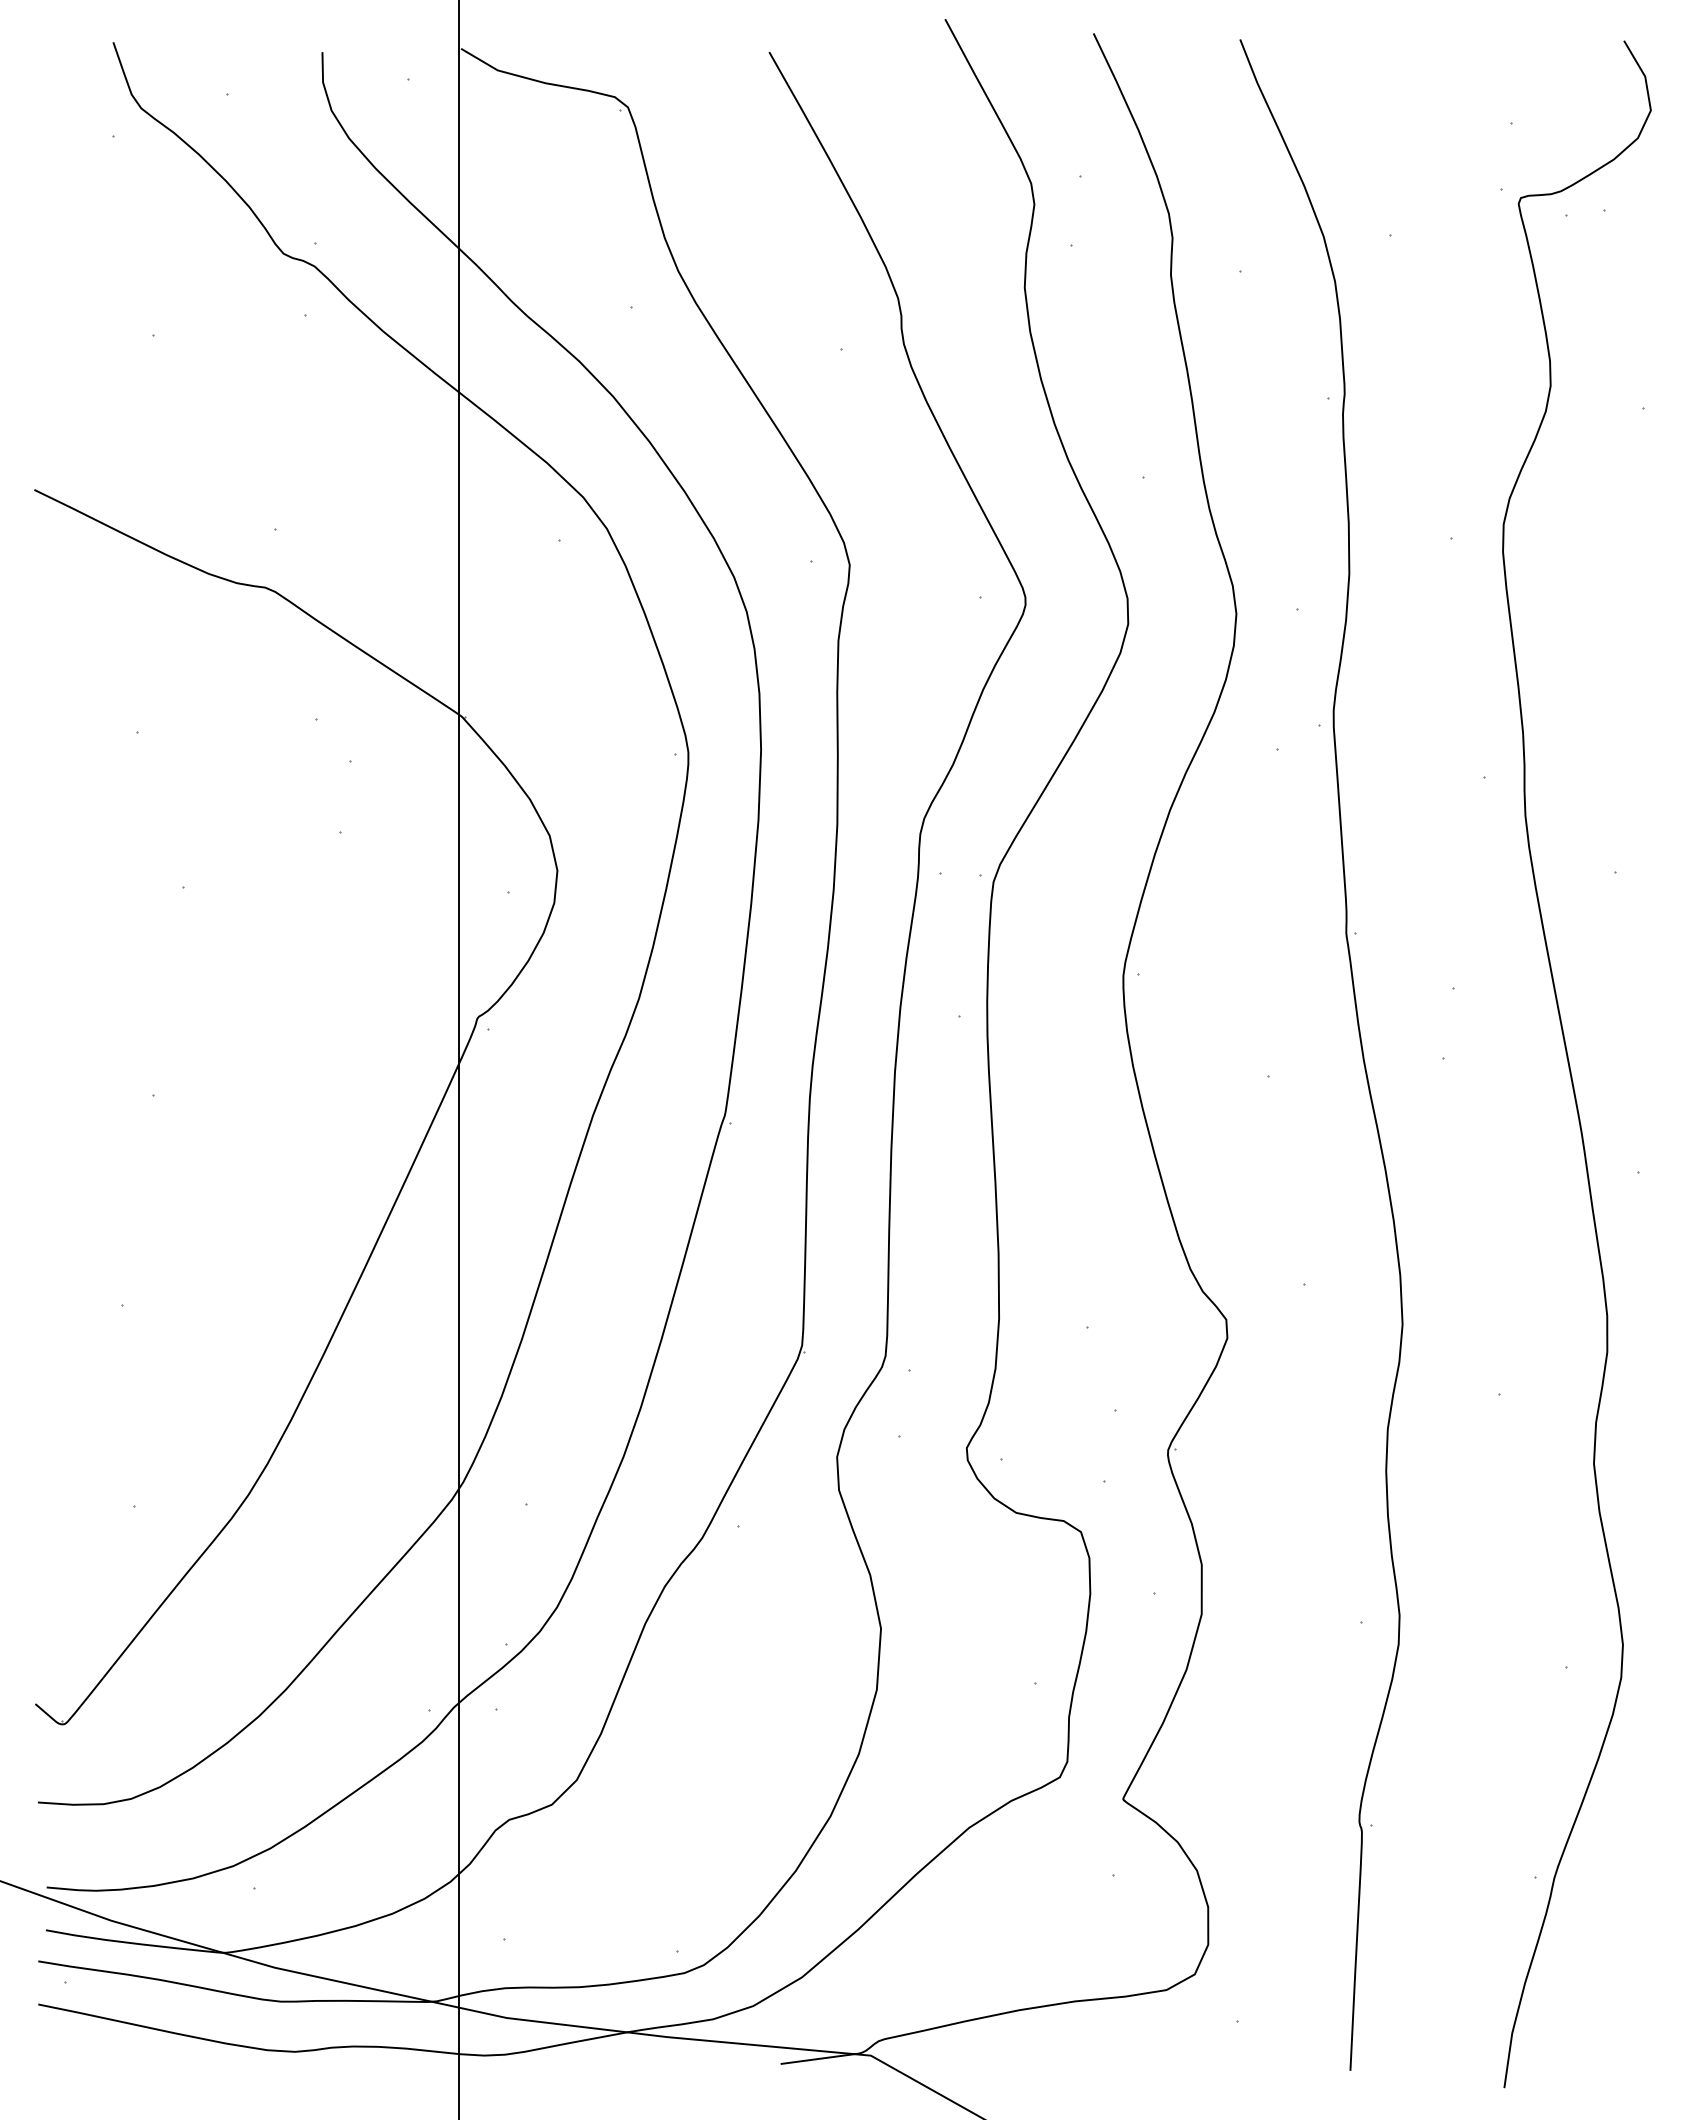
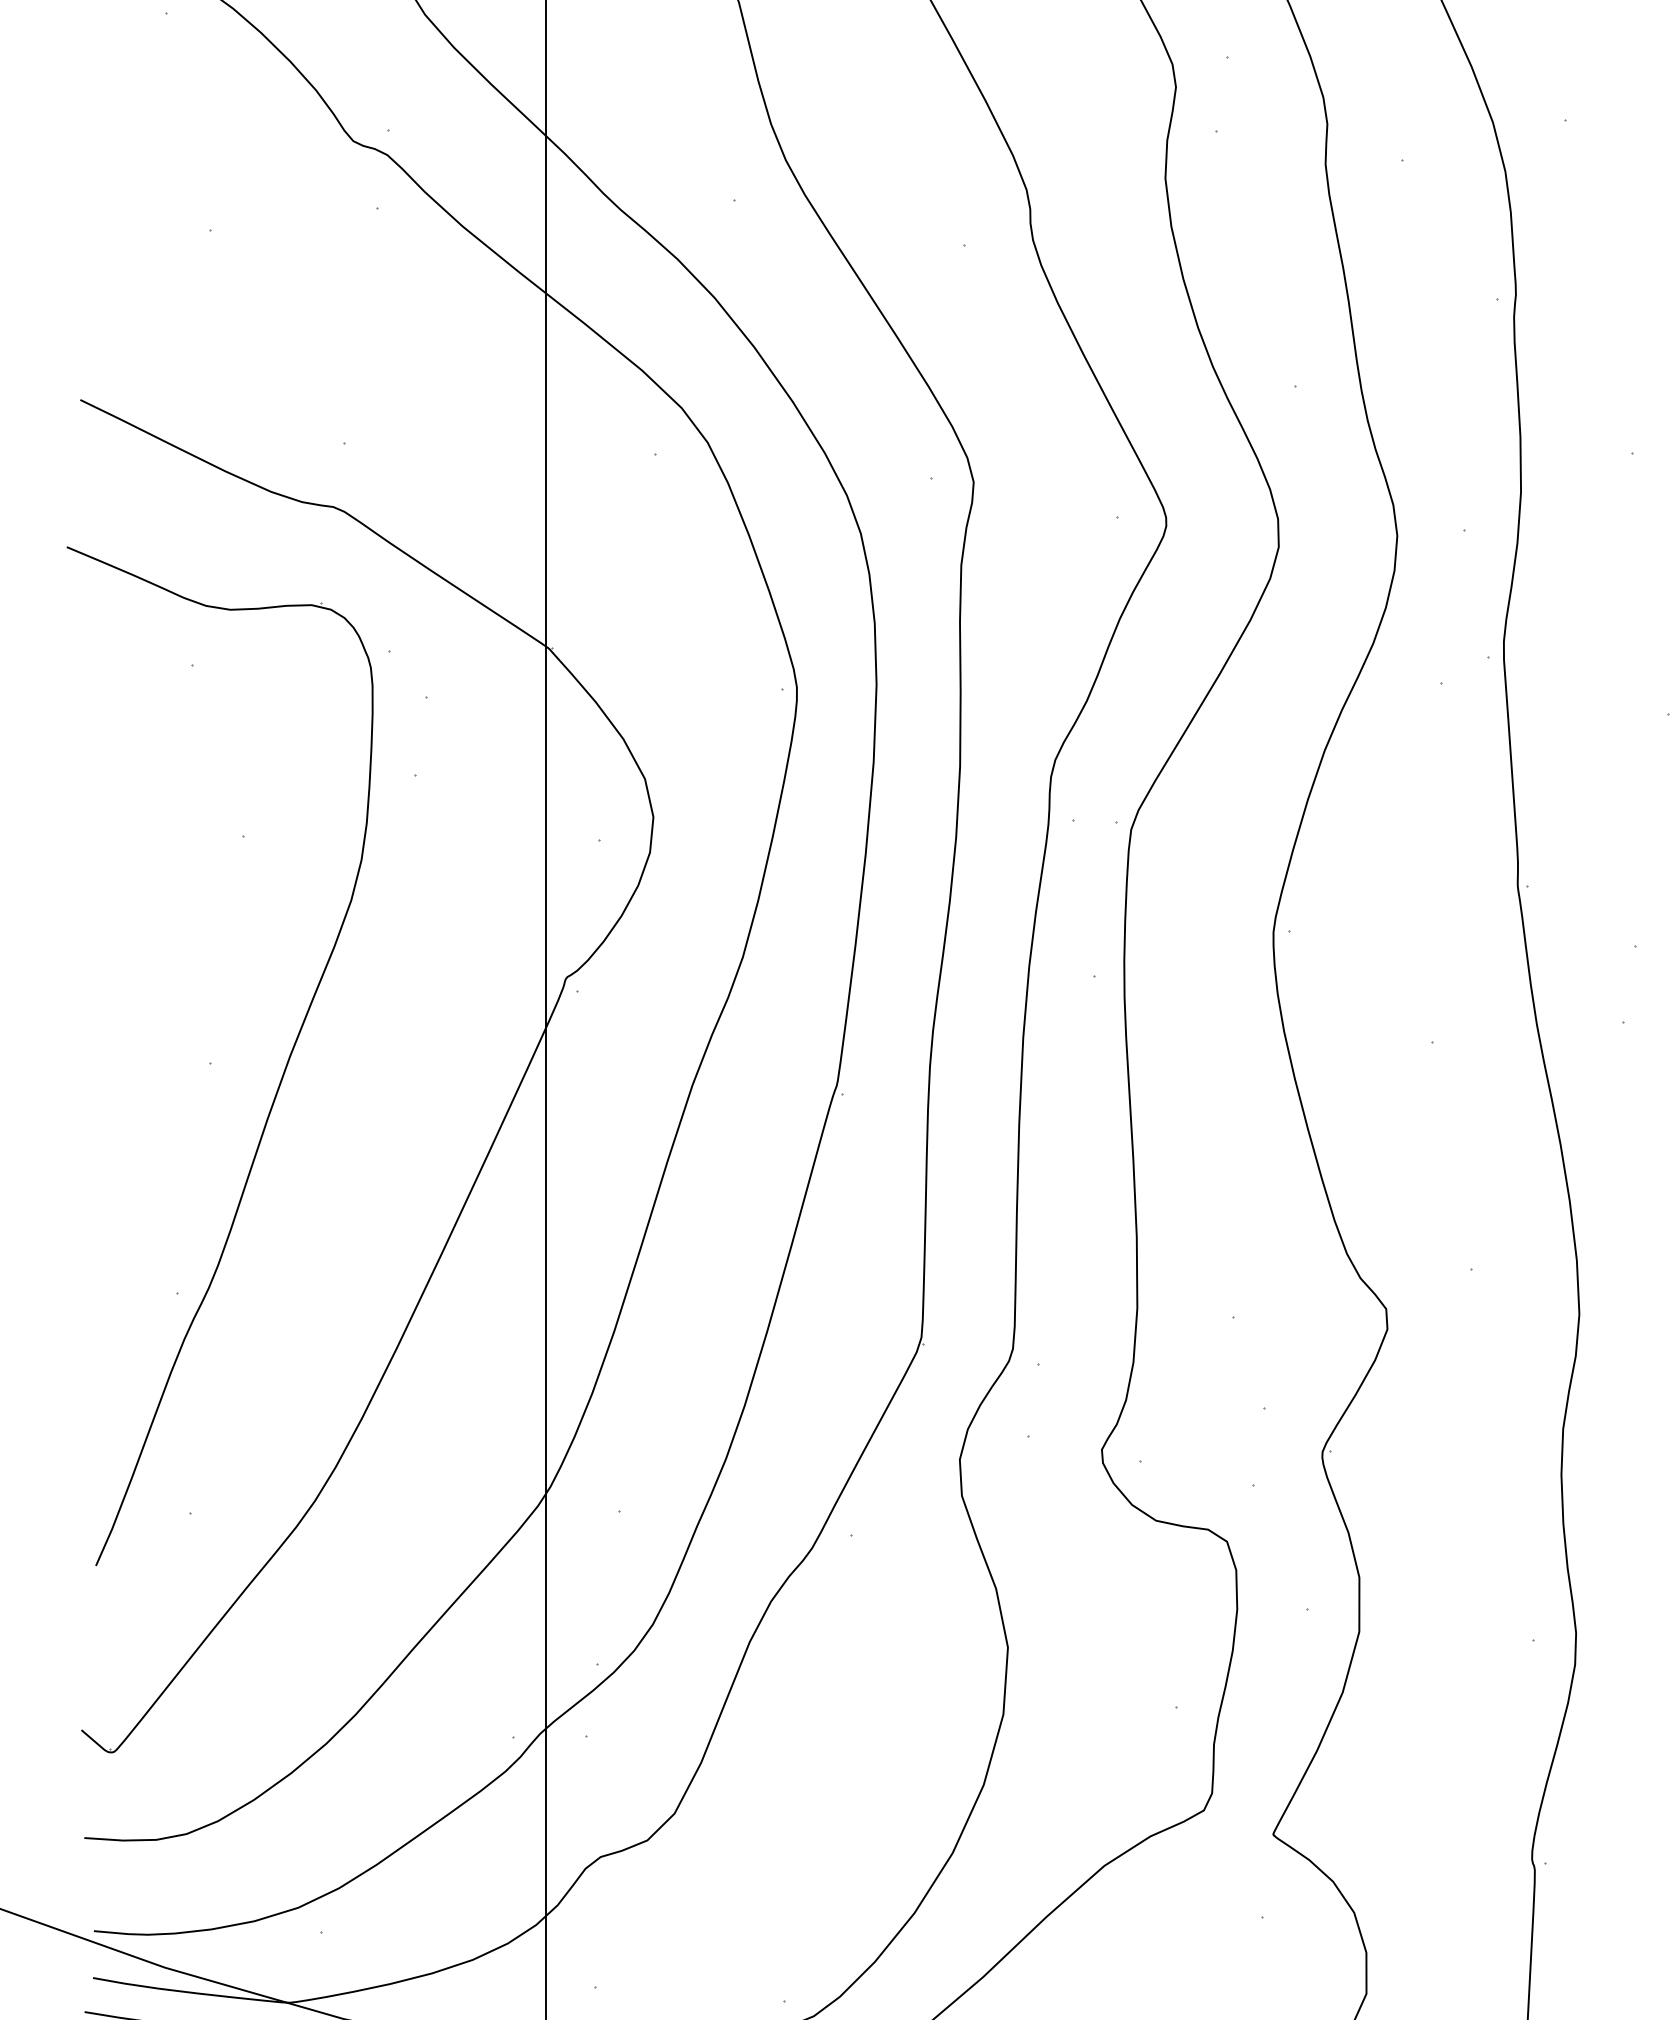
part: (217, 1108) -> (281, 1077), added

